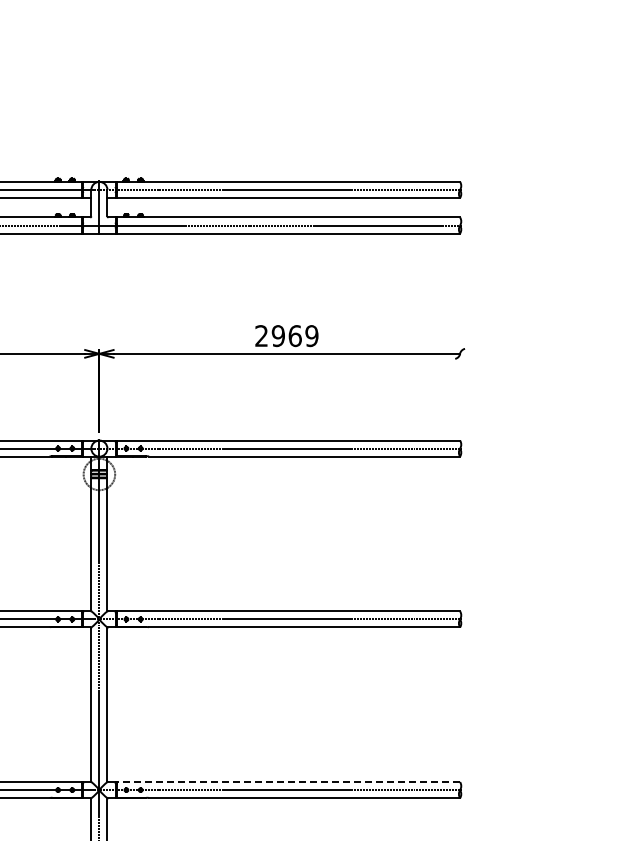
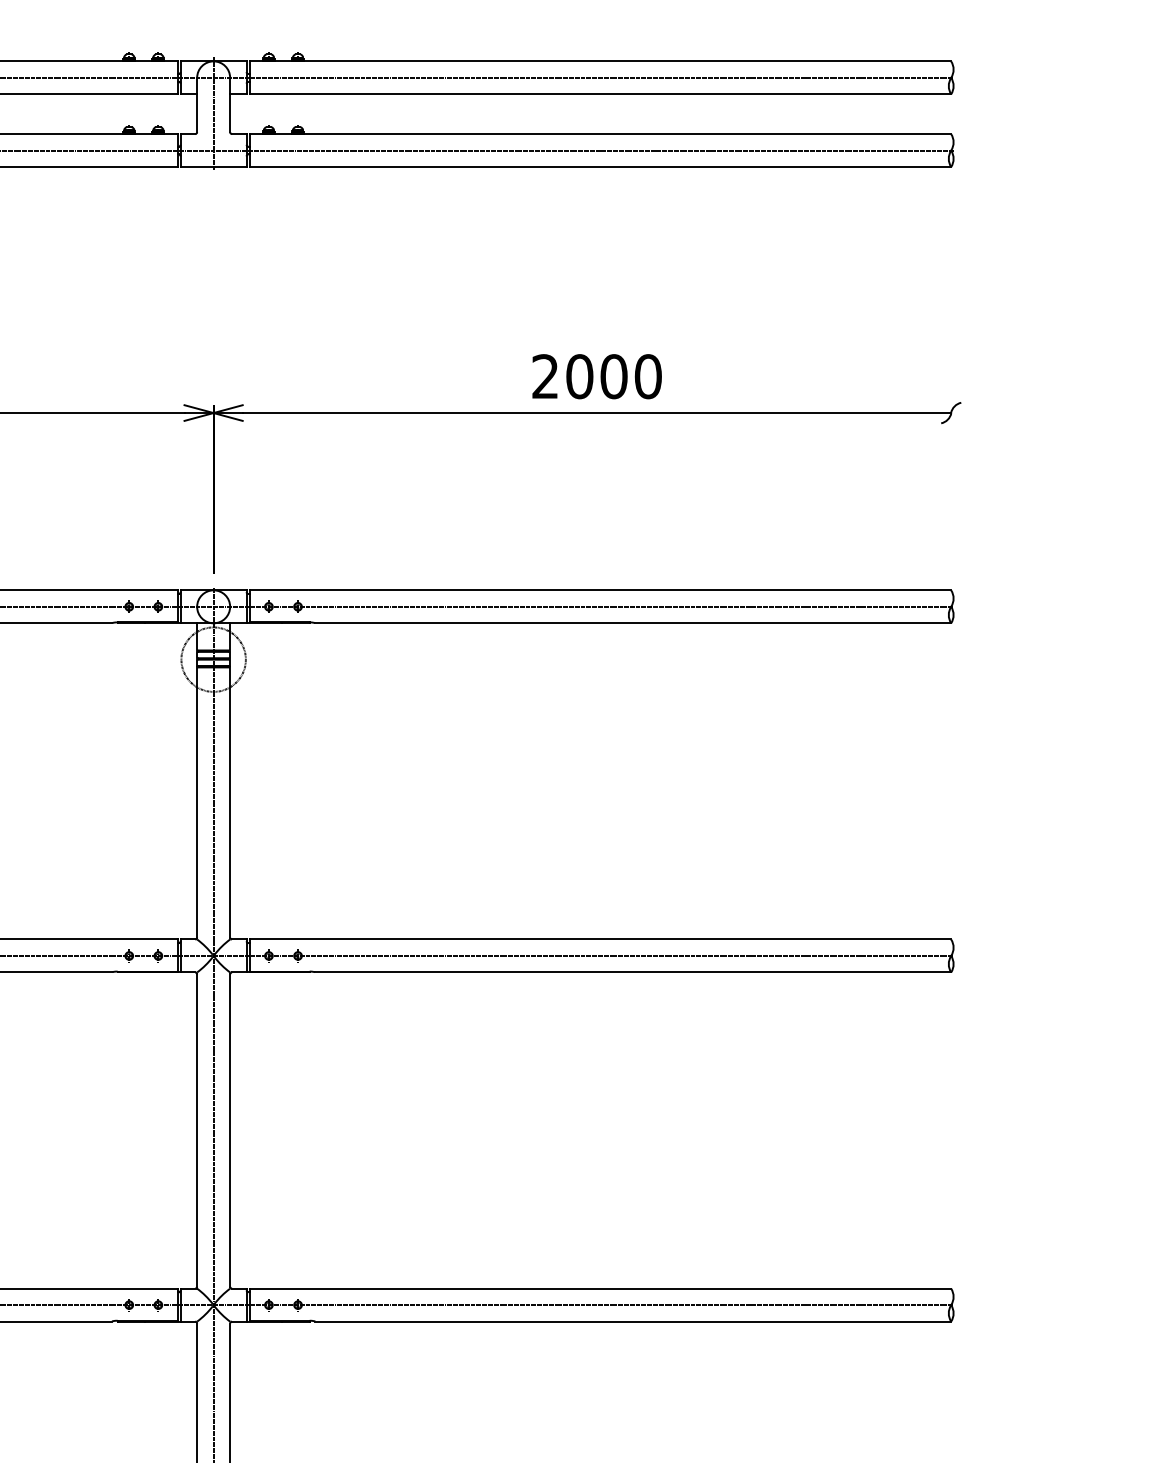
text: (294, 336) -> (612, 377), 2969 -> 2000
line: (288, 782) -> (600, 1289), dashed -> solid

